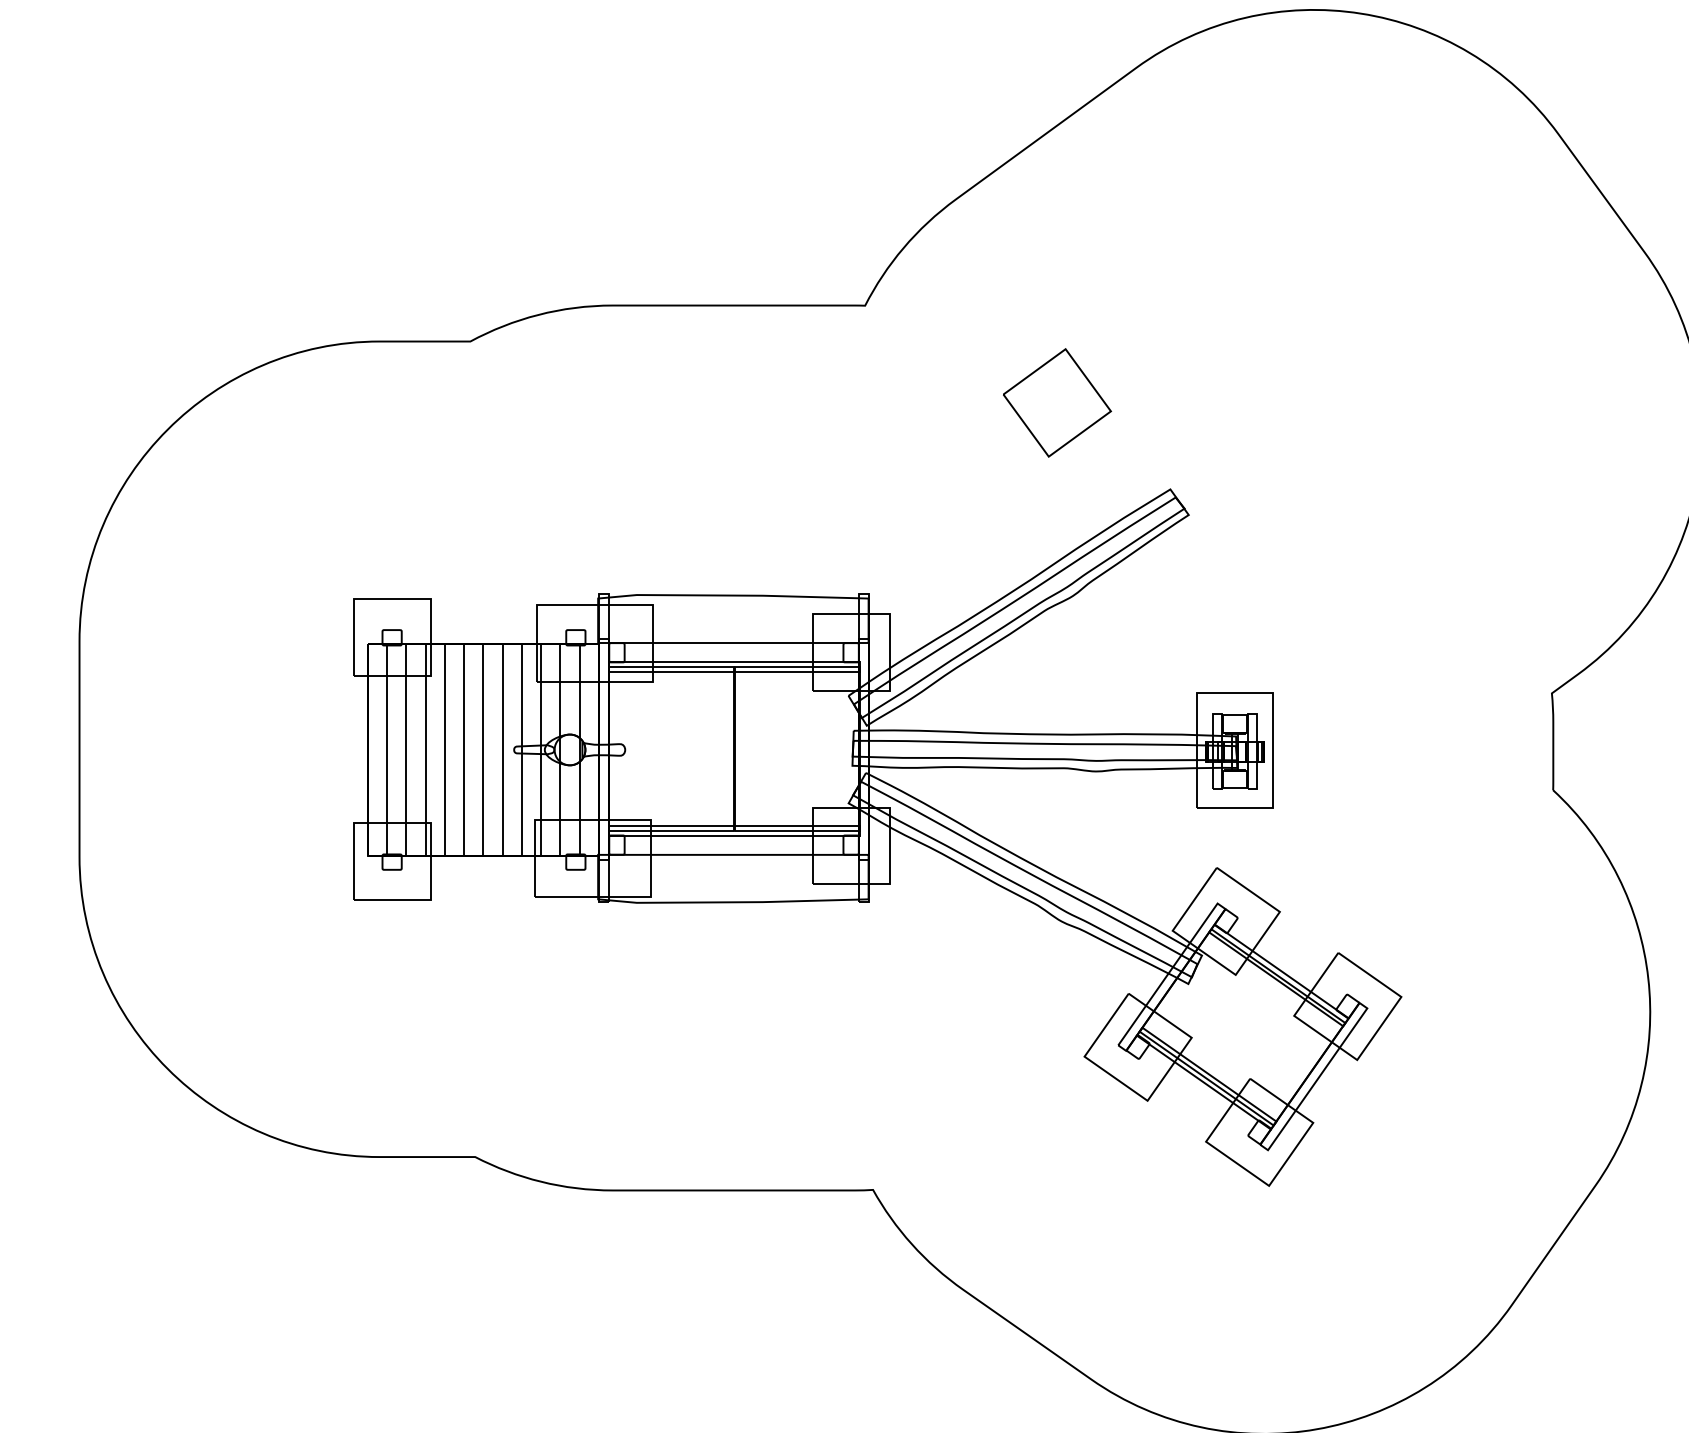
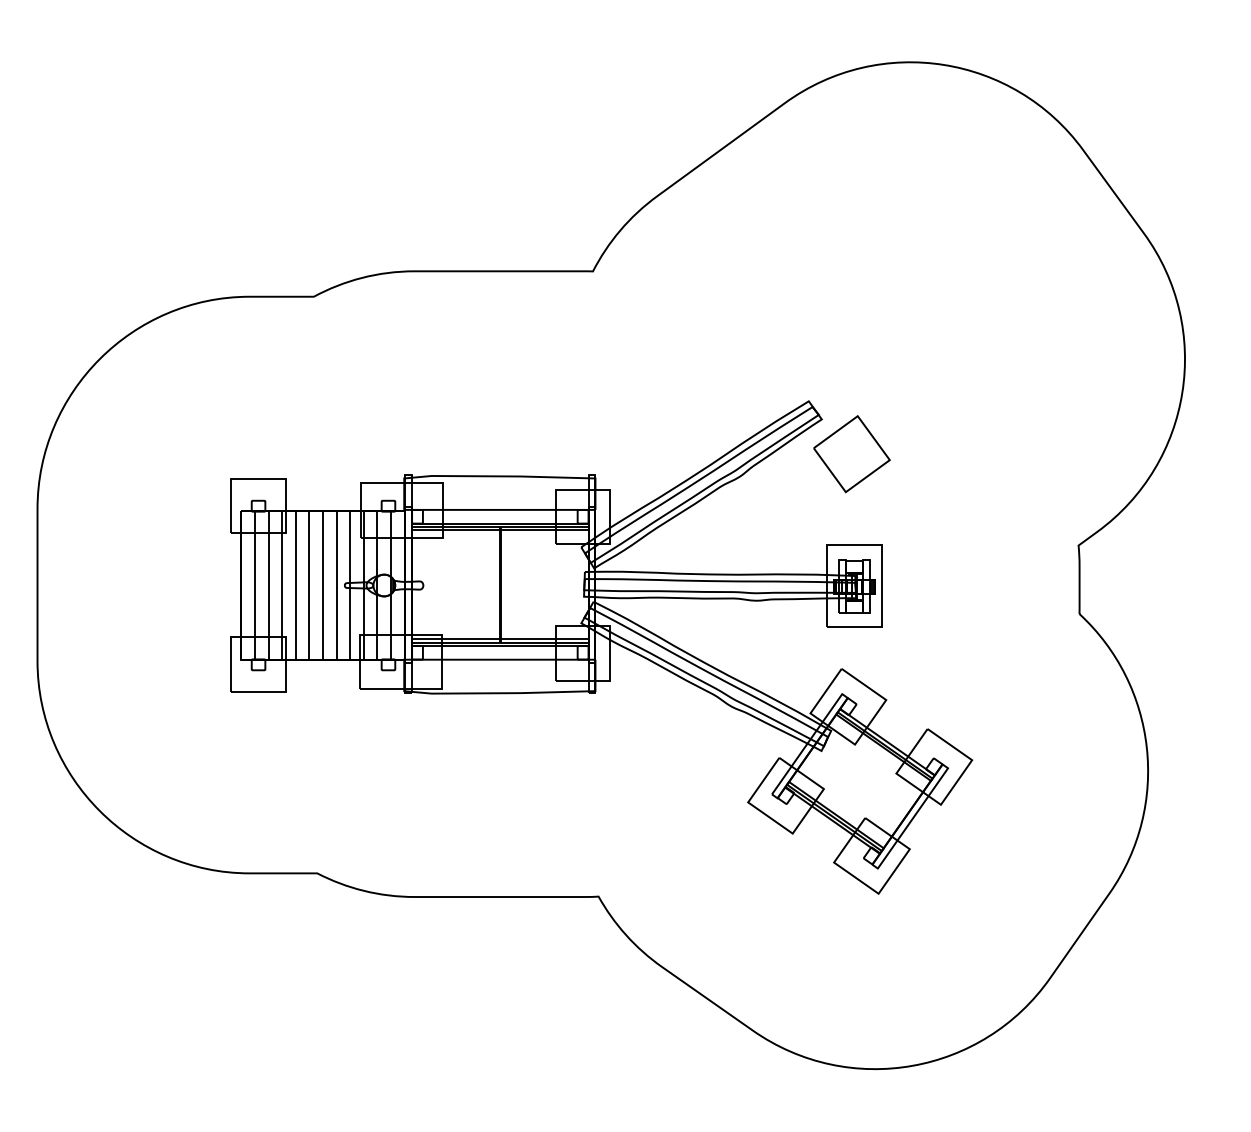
part: (1056, 403) -> (851, 454), moved

